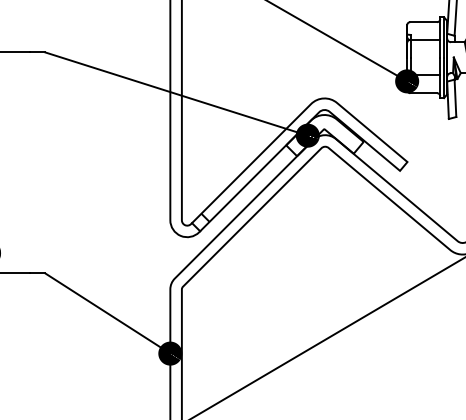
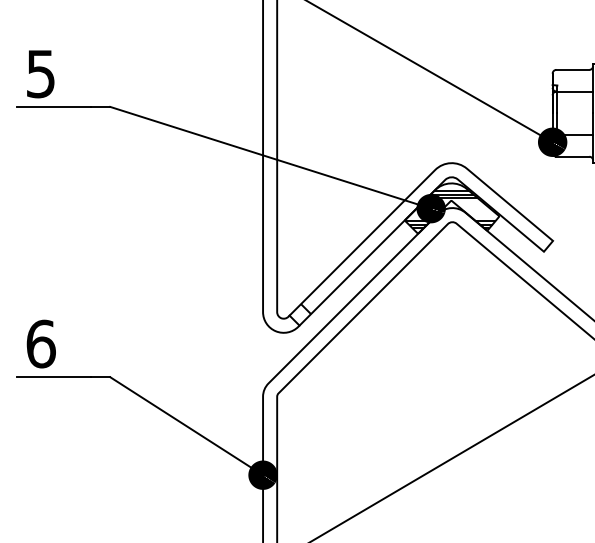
hatch: (323, 136) -> (450, 209), added

